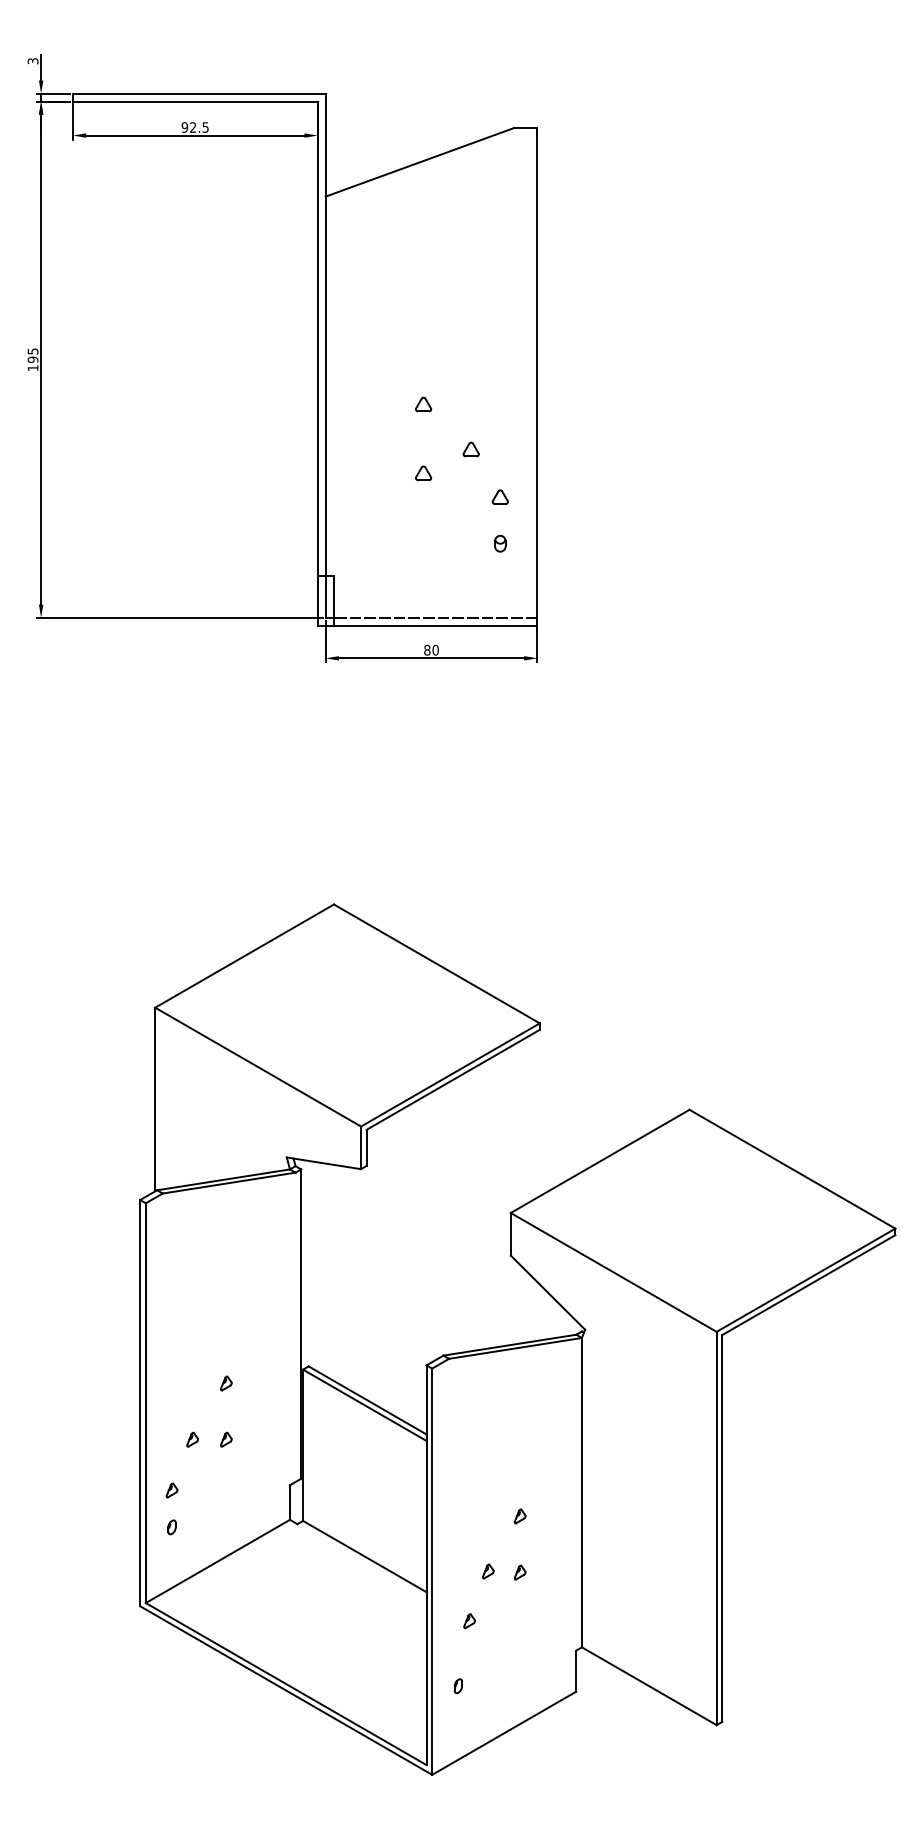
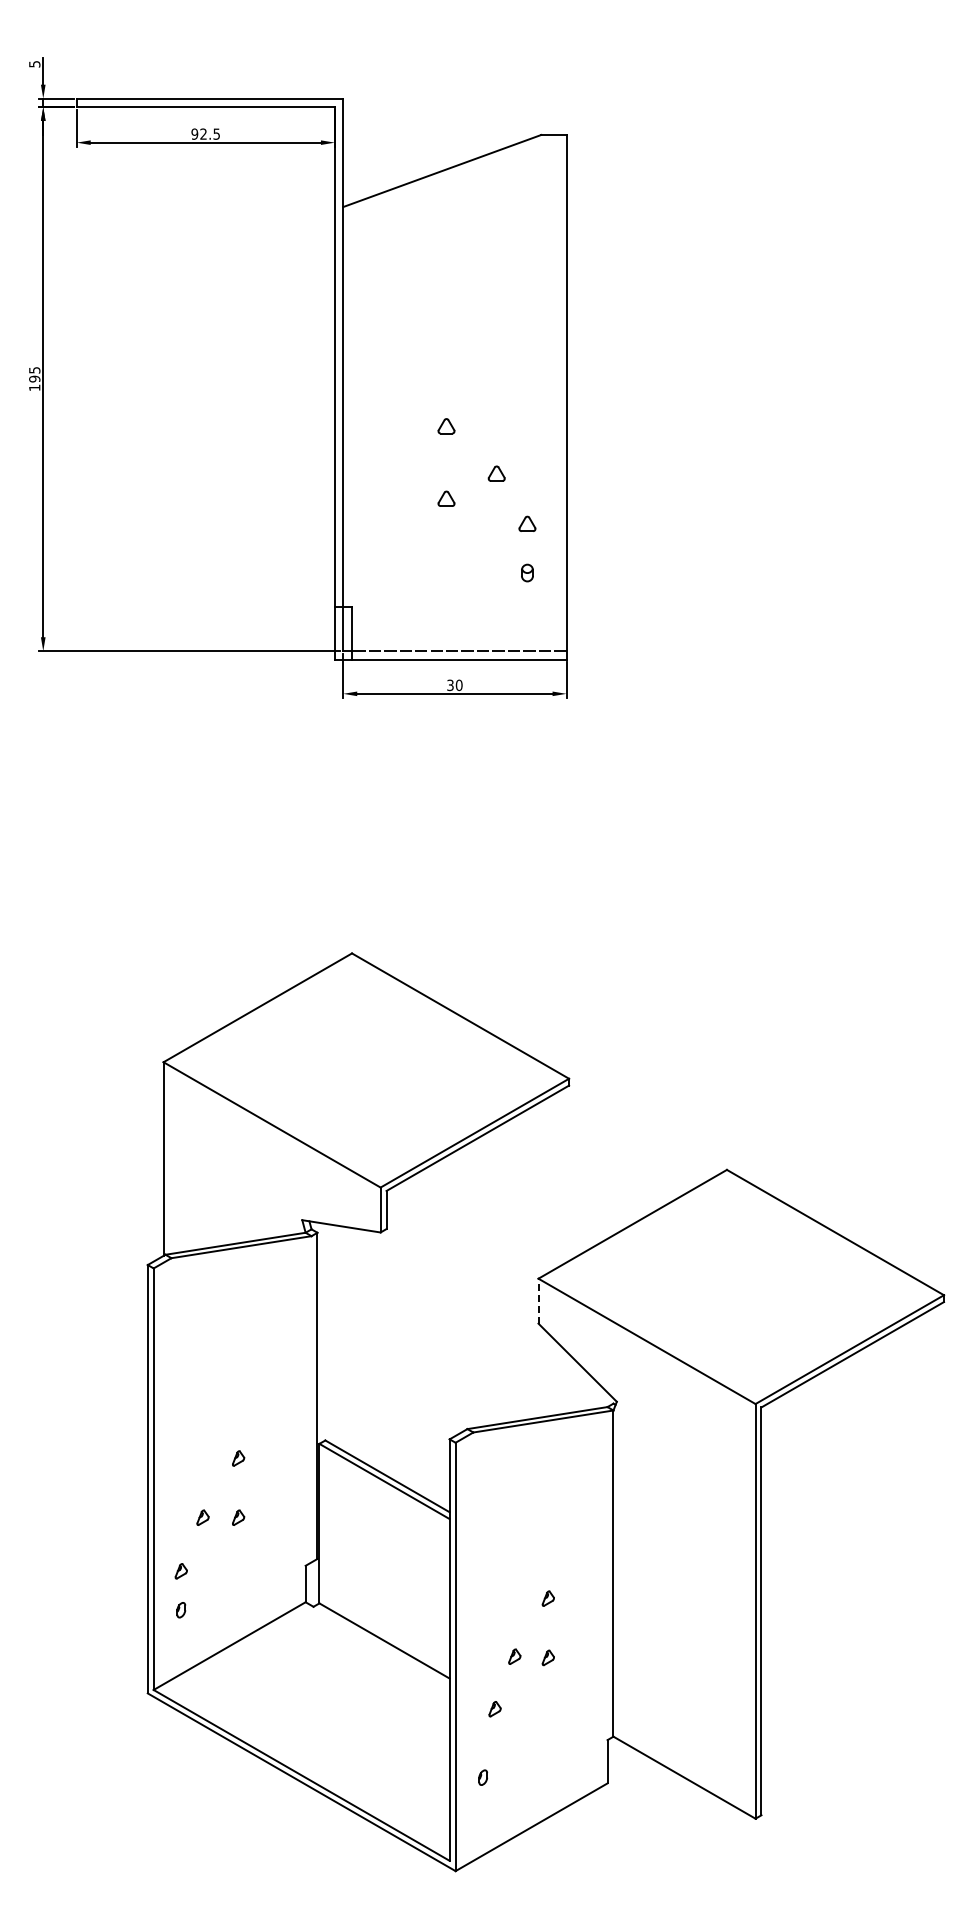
text: (31, 61) -> (33, 64), 3 -> 5
text: (427, 649) -> (450, 684), 80 -> 30
line: (510, 1233) -> (538, 1300), solid -> dashed

